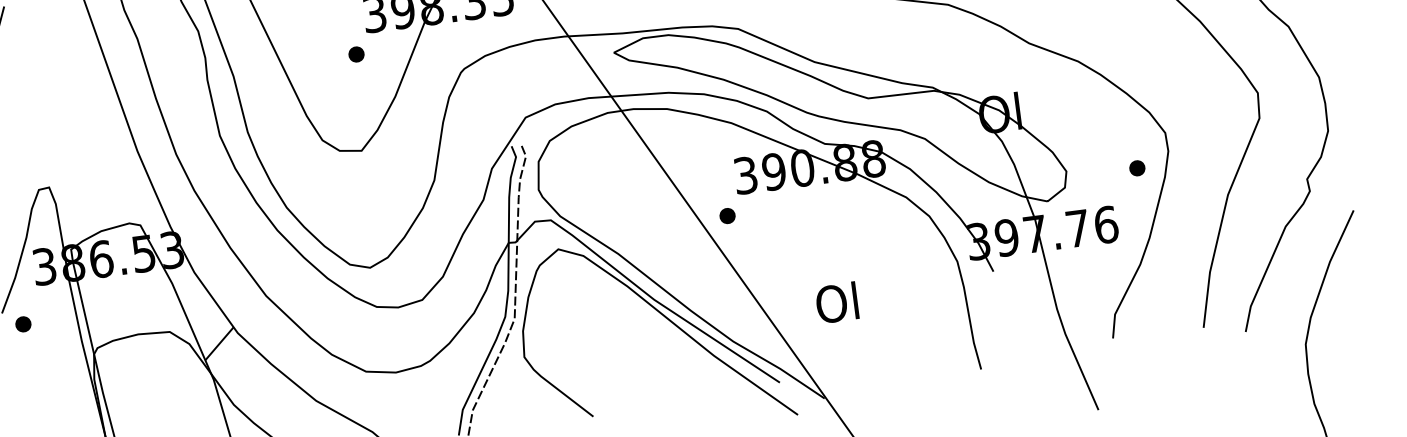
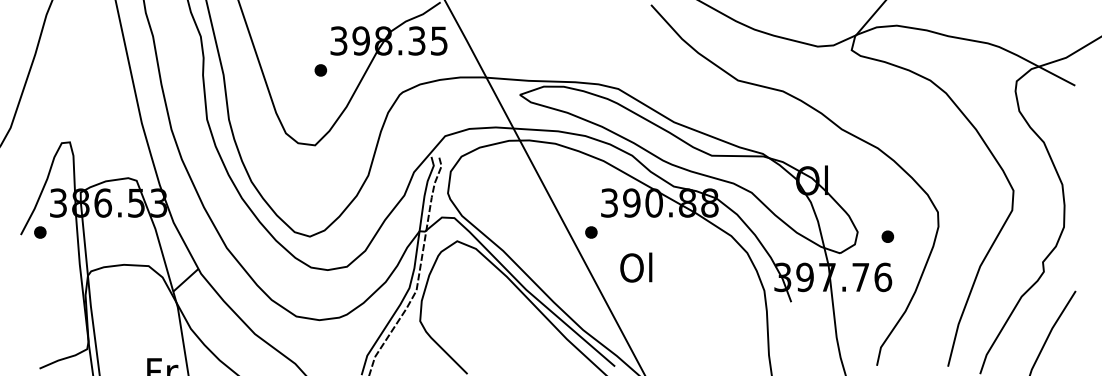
part: (1136, 168) -> (887, 236), moved
text: (837, 302) -> (636, 267), moved
part: (23, 324) -> (40, 232), moved

